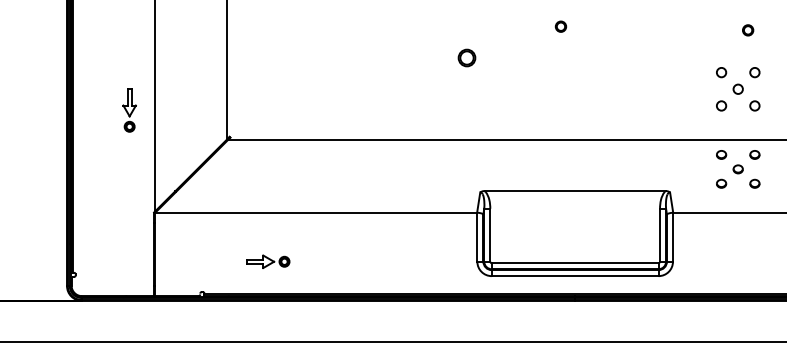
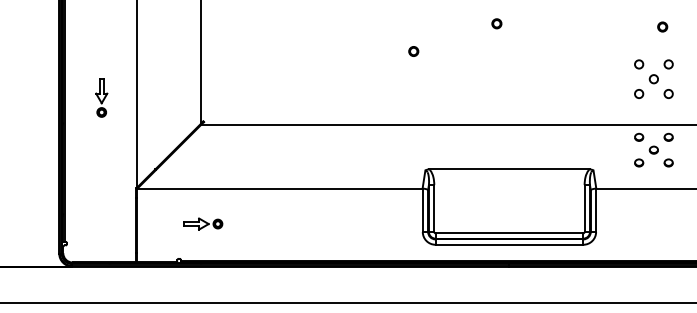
part: (466, 57) -> (413, 51), size x0.62
part: (129, 109) -> (101, 97), moved
part: (268, 261) -> (203, 223), moved

